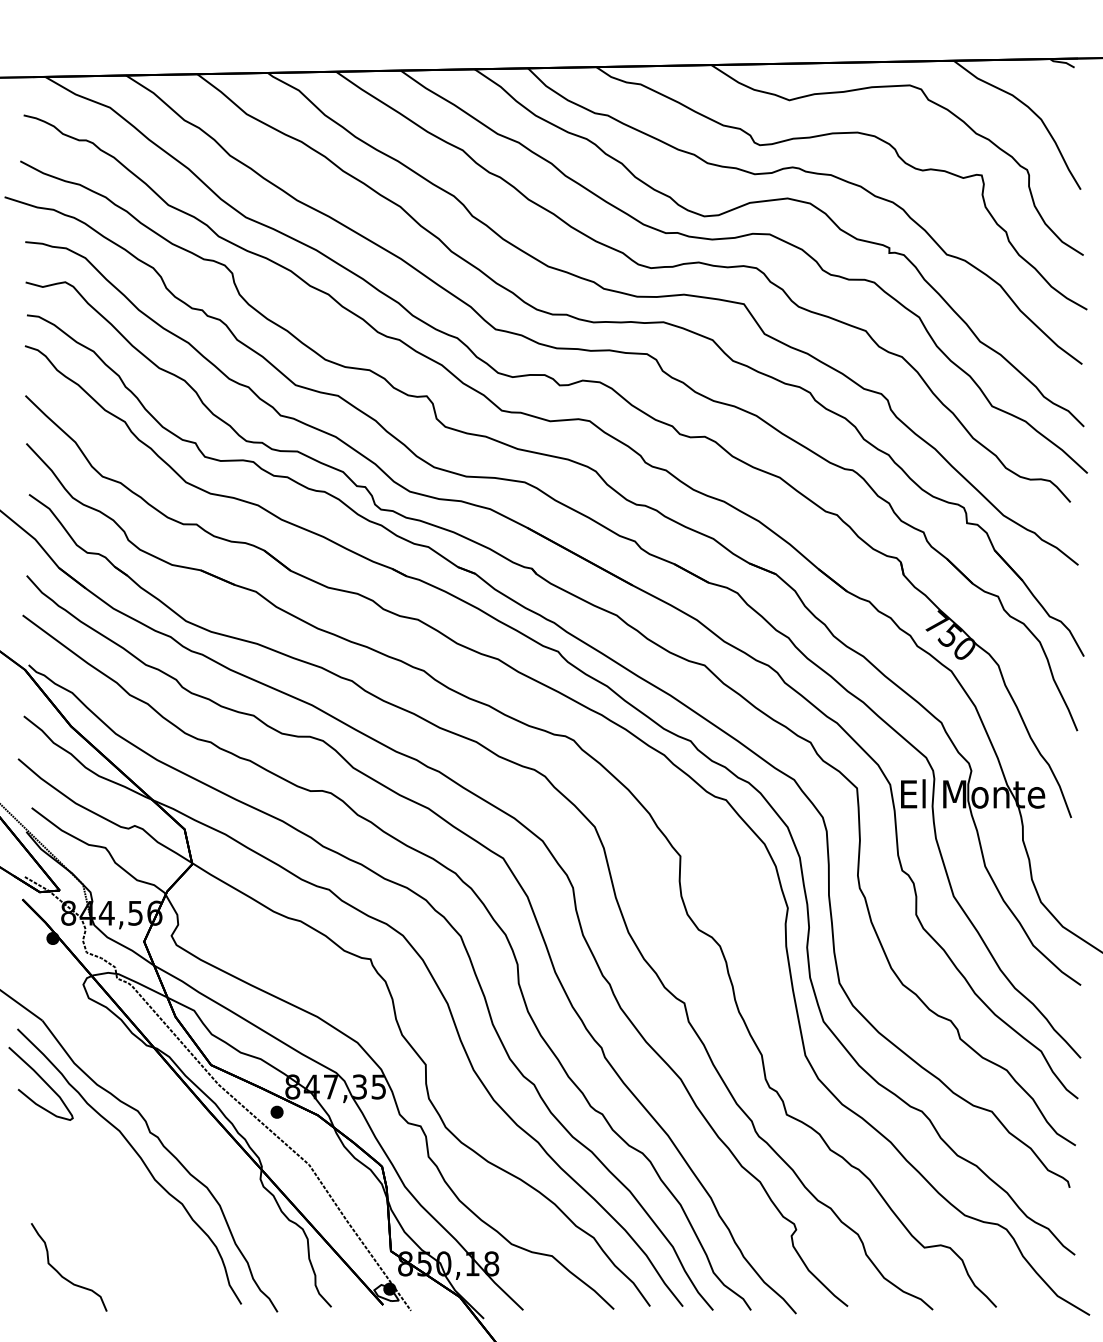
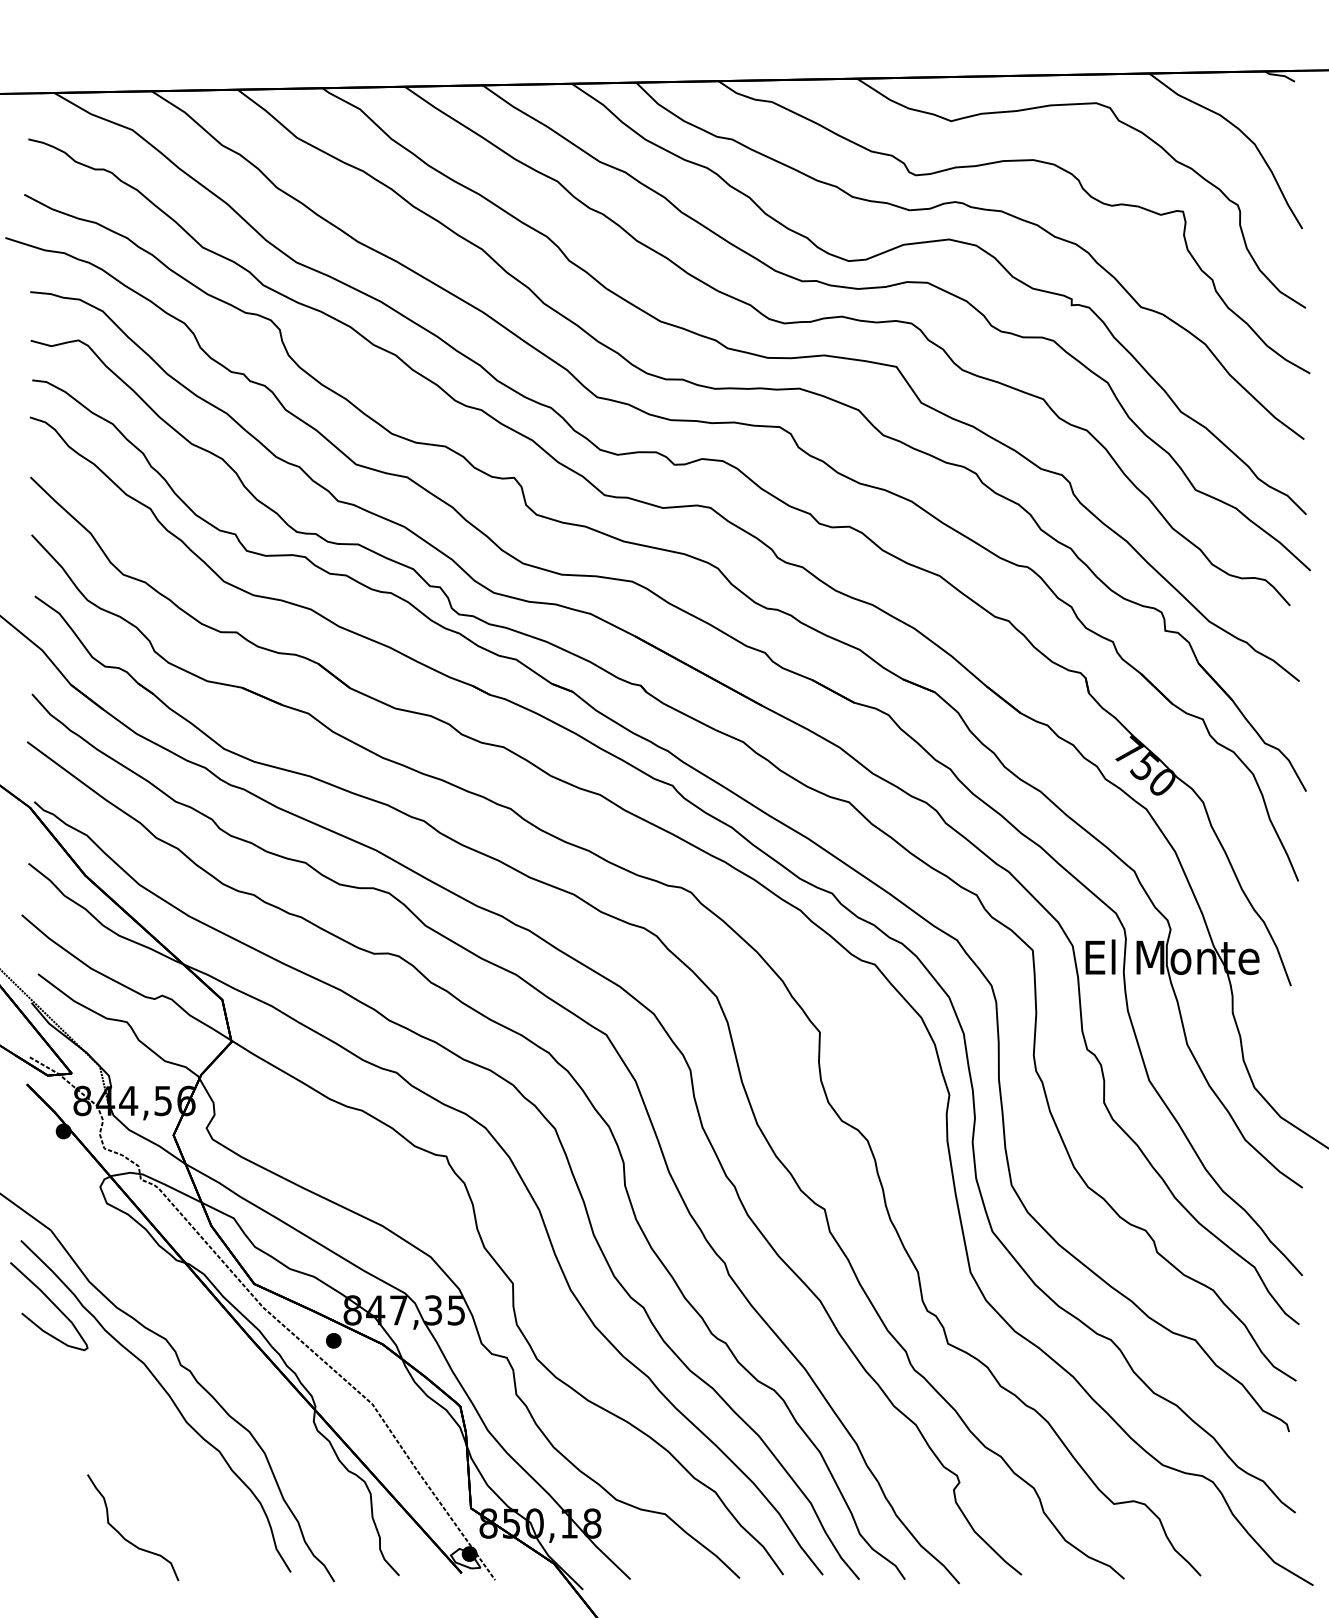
curve: (64, 1277) -> (127, 1539), moved

